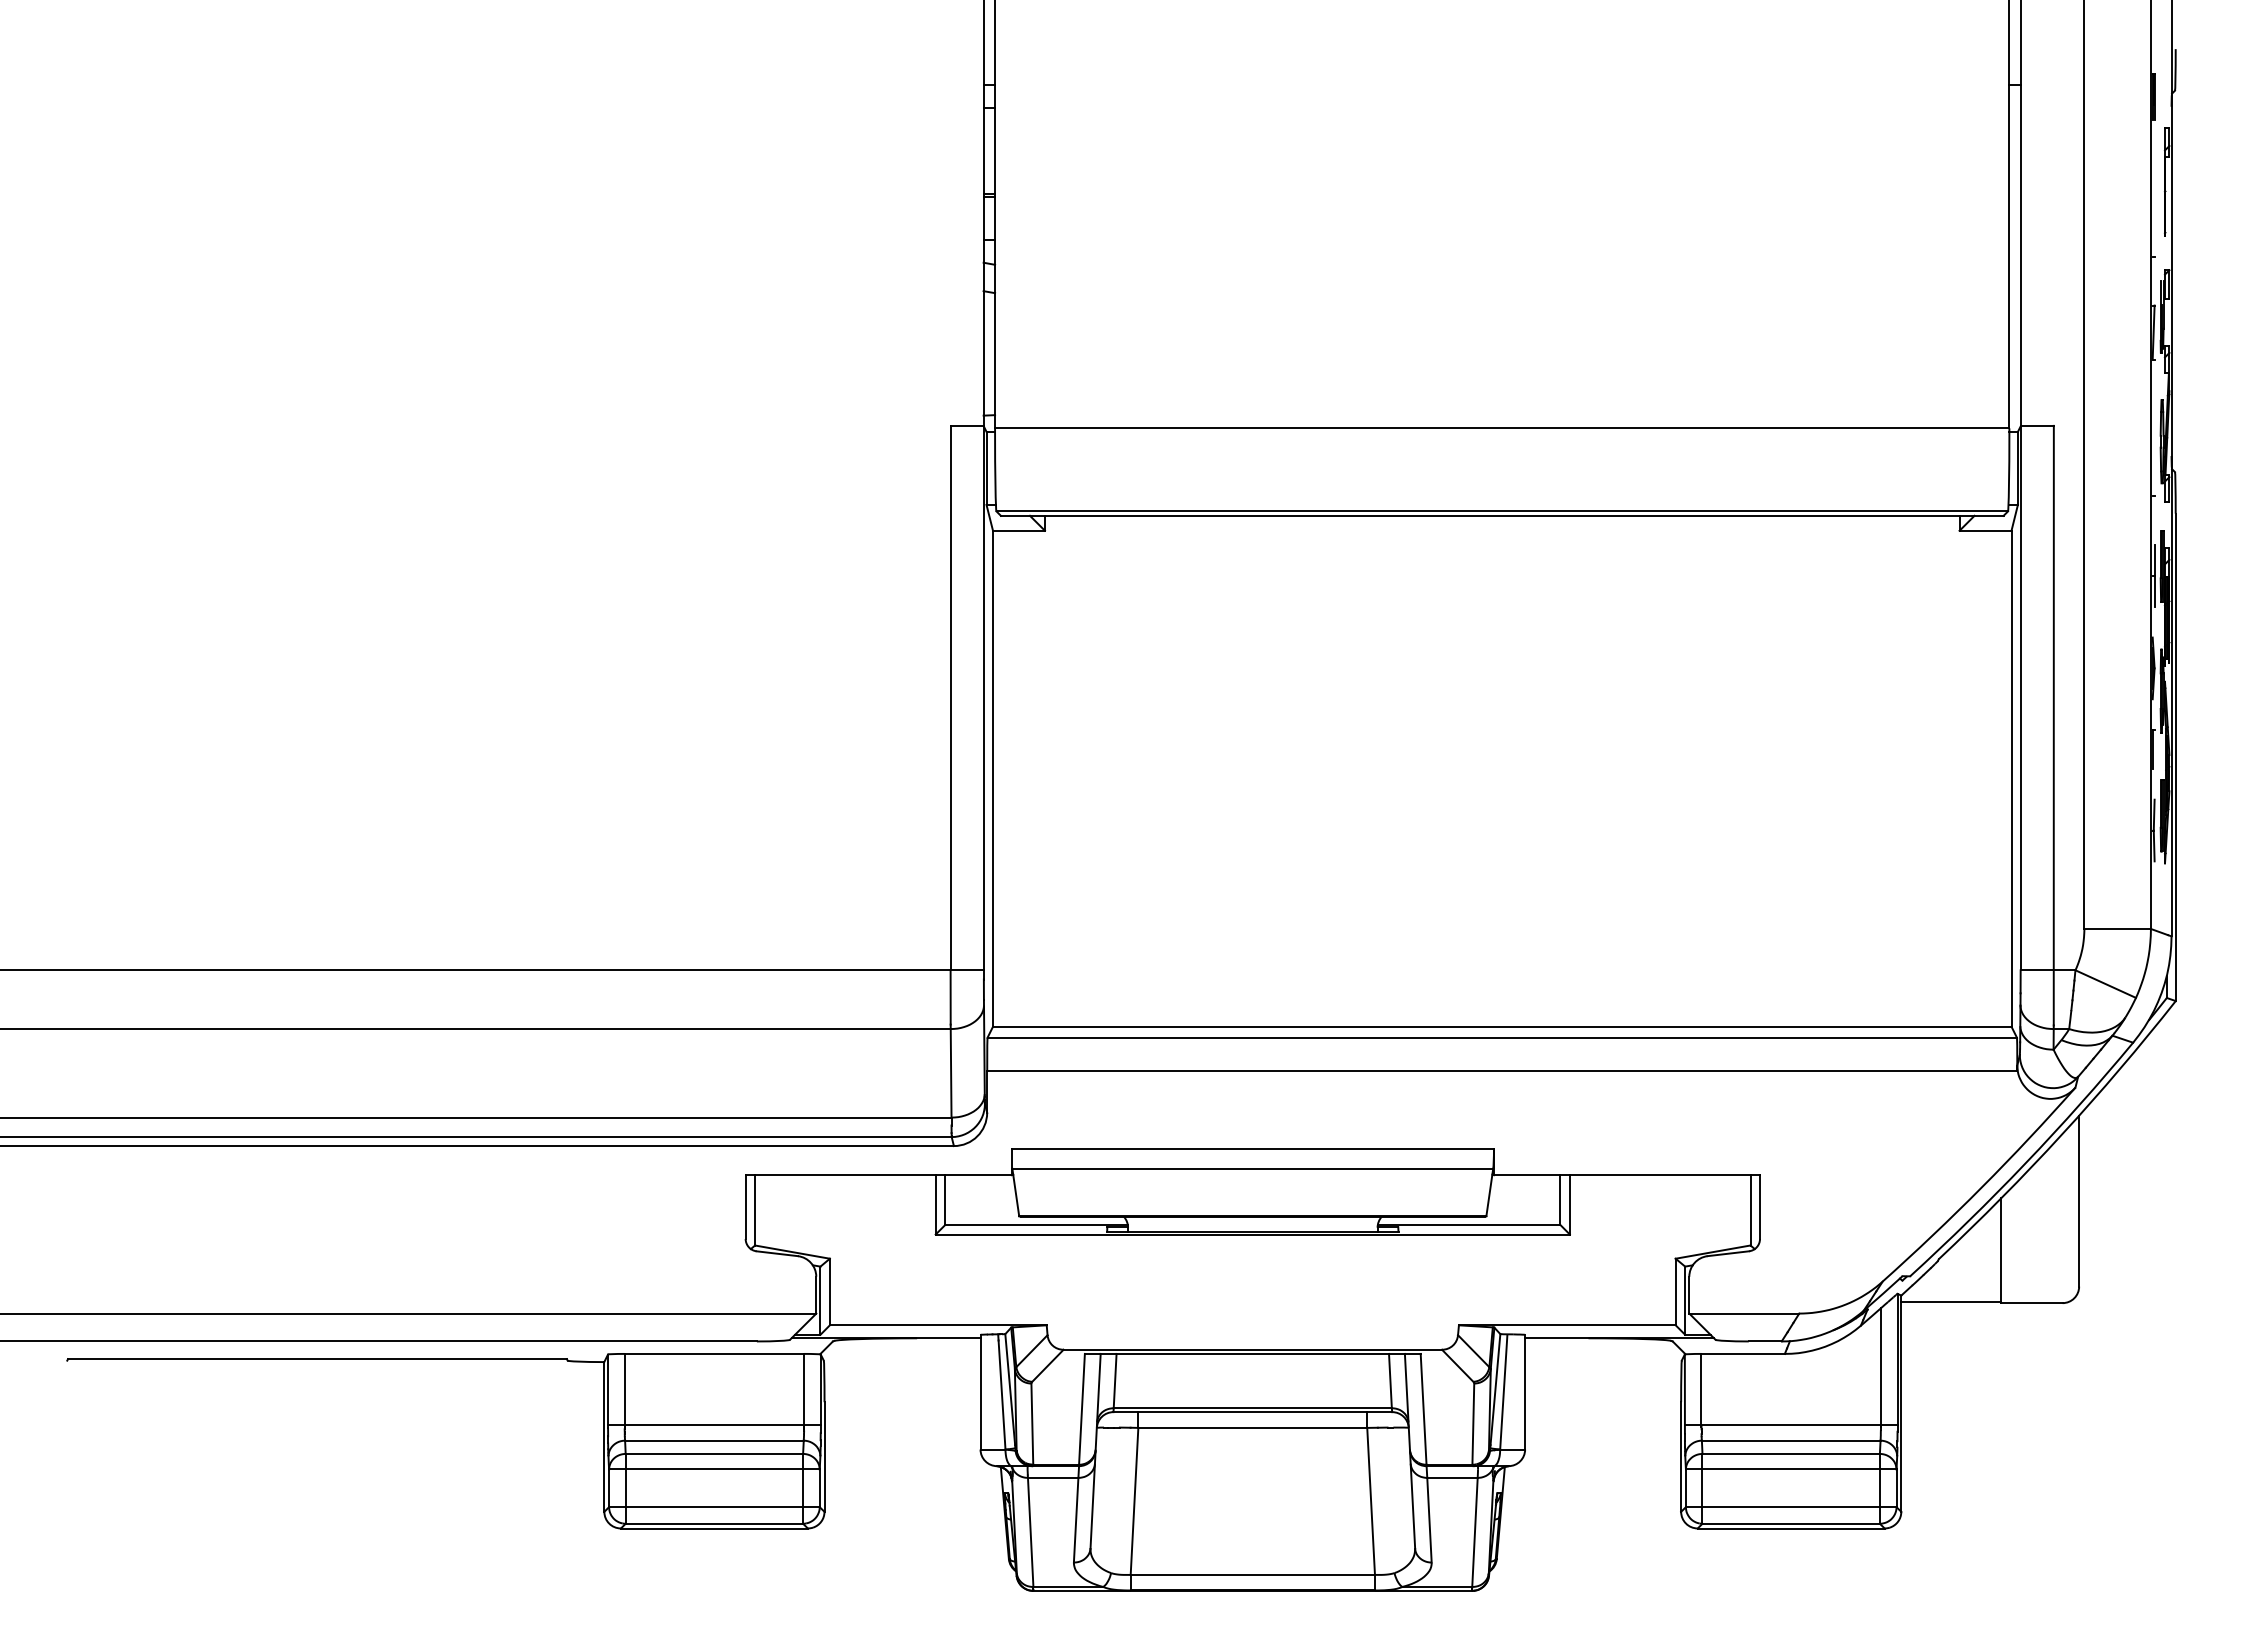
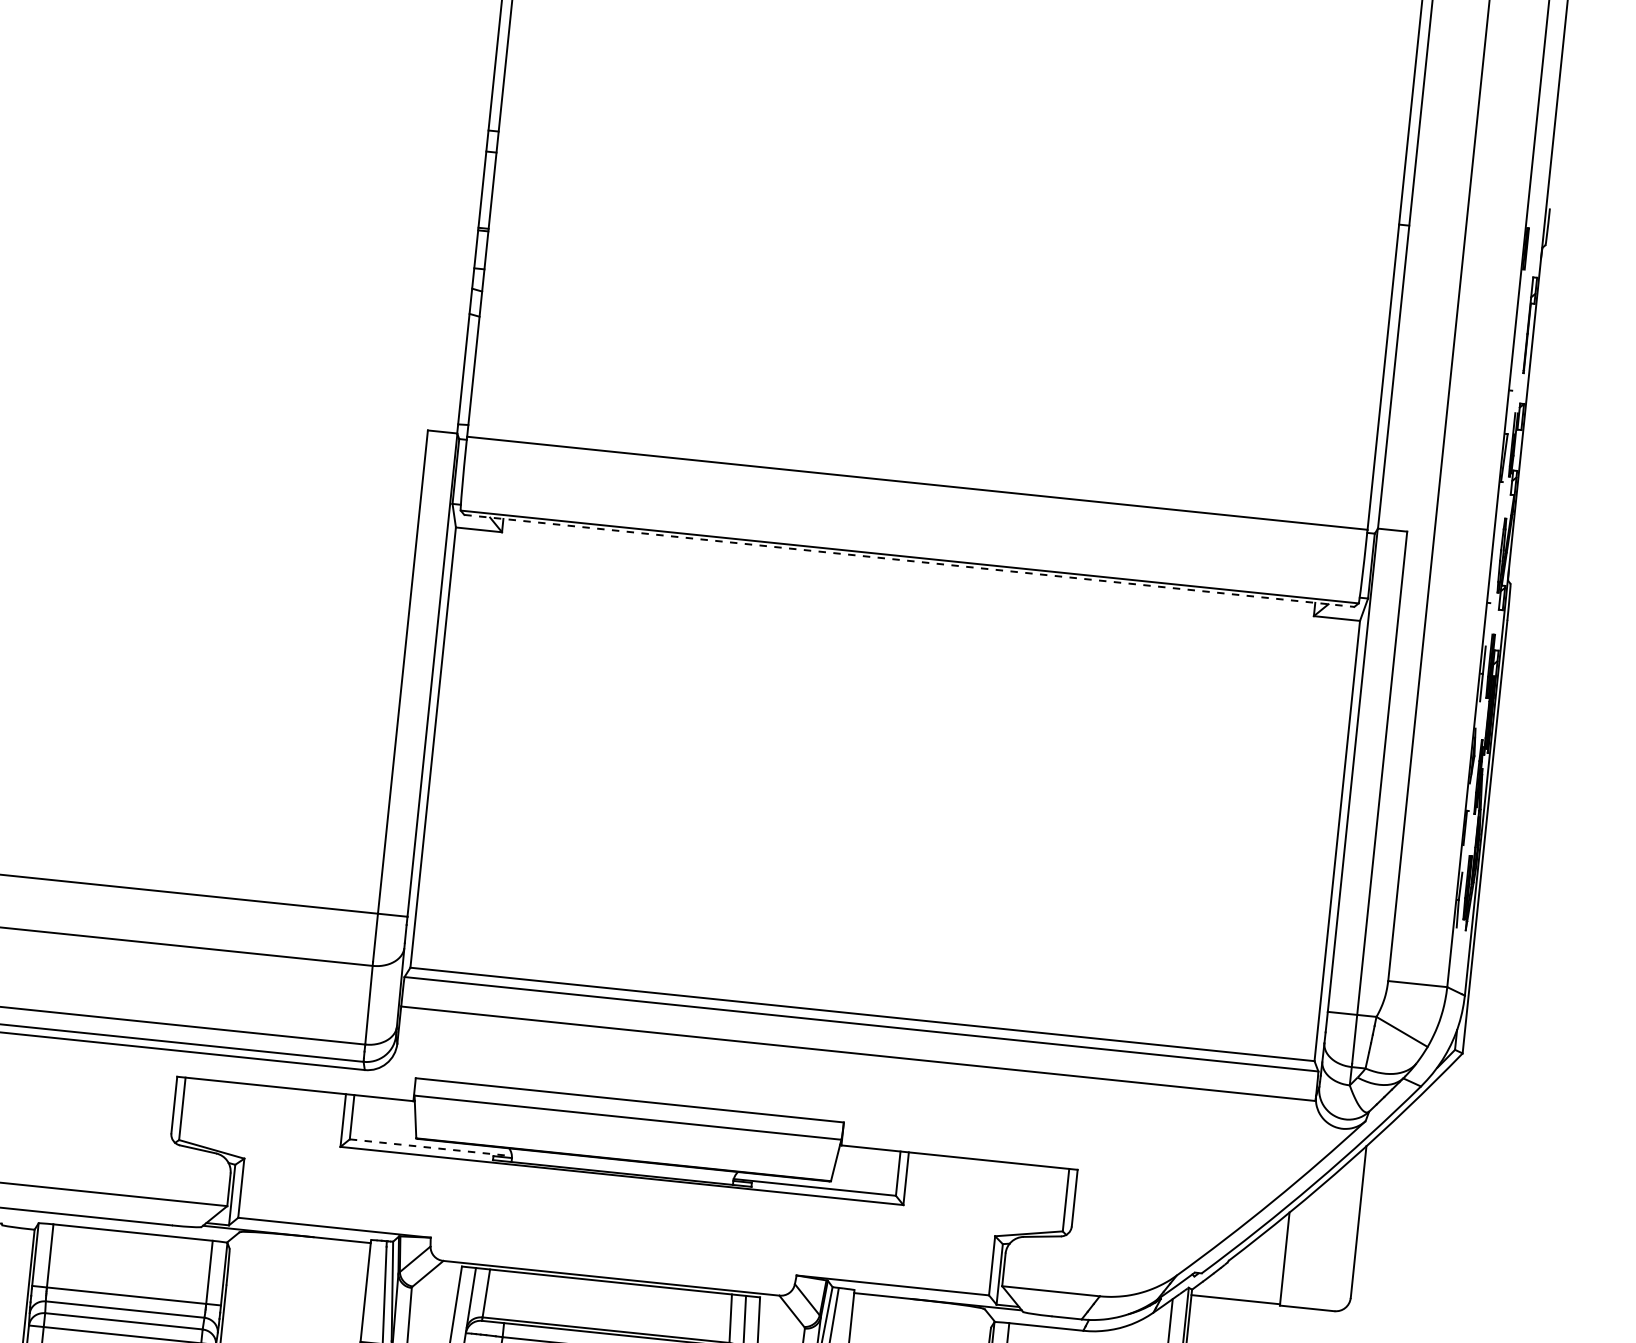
line: (1502, 515) -> (909, 560), solid -> dashed
line: (1037, 1225) -> (431, 1148), solid -> dashed

